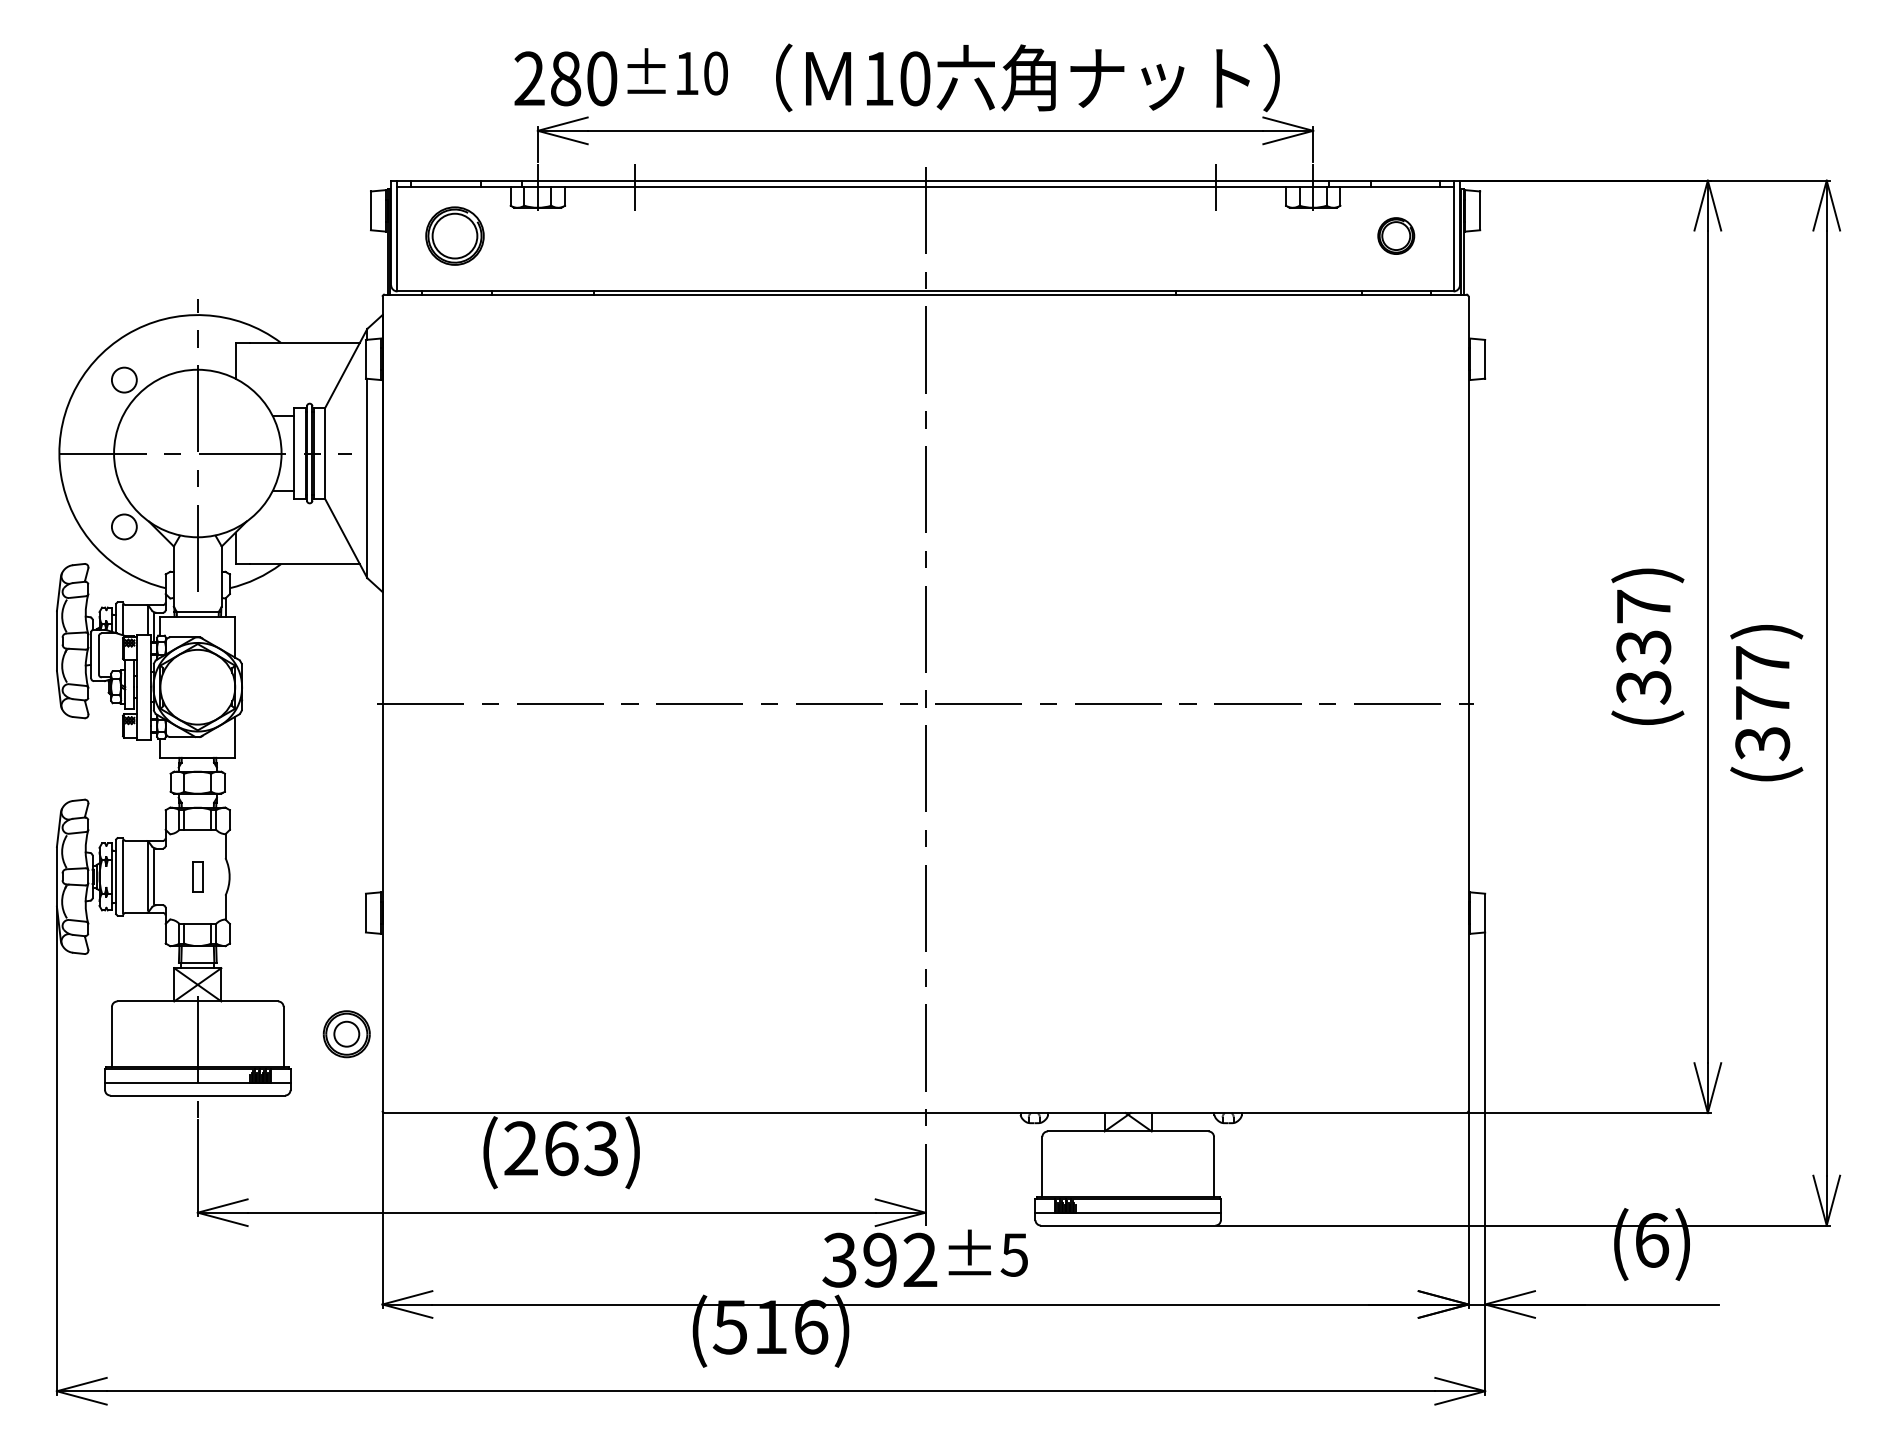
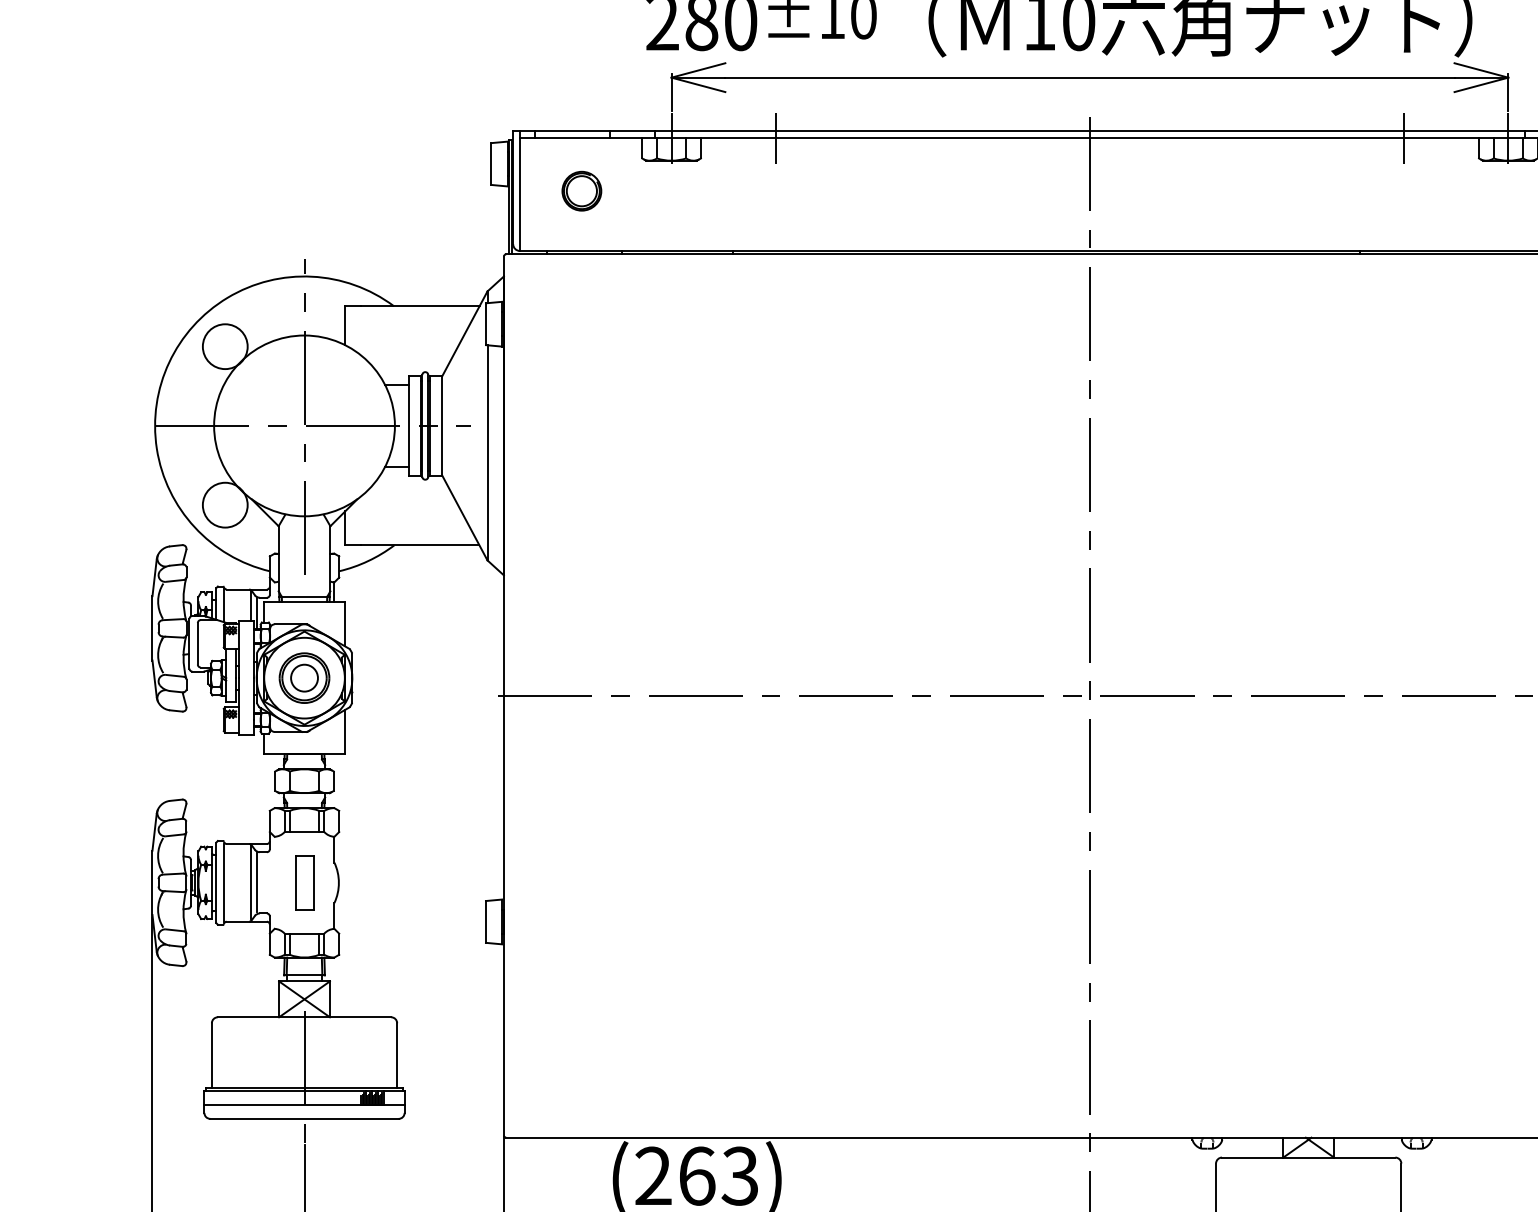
part: (454, 235) -> (581, 190), size x0.62
circle: (124, 379) -> (225, 346), size x1.67
circle: (124, 526) -> (225, 504), size x1.67
part: (197, 876) -> (304, 882), size x1.67
part: (346, 1034) -> (304, 678), moved

